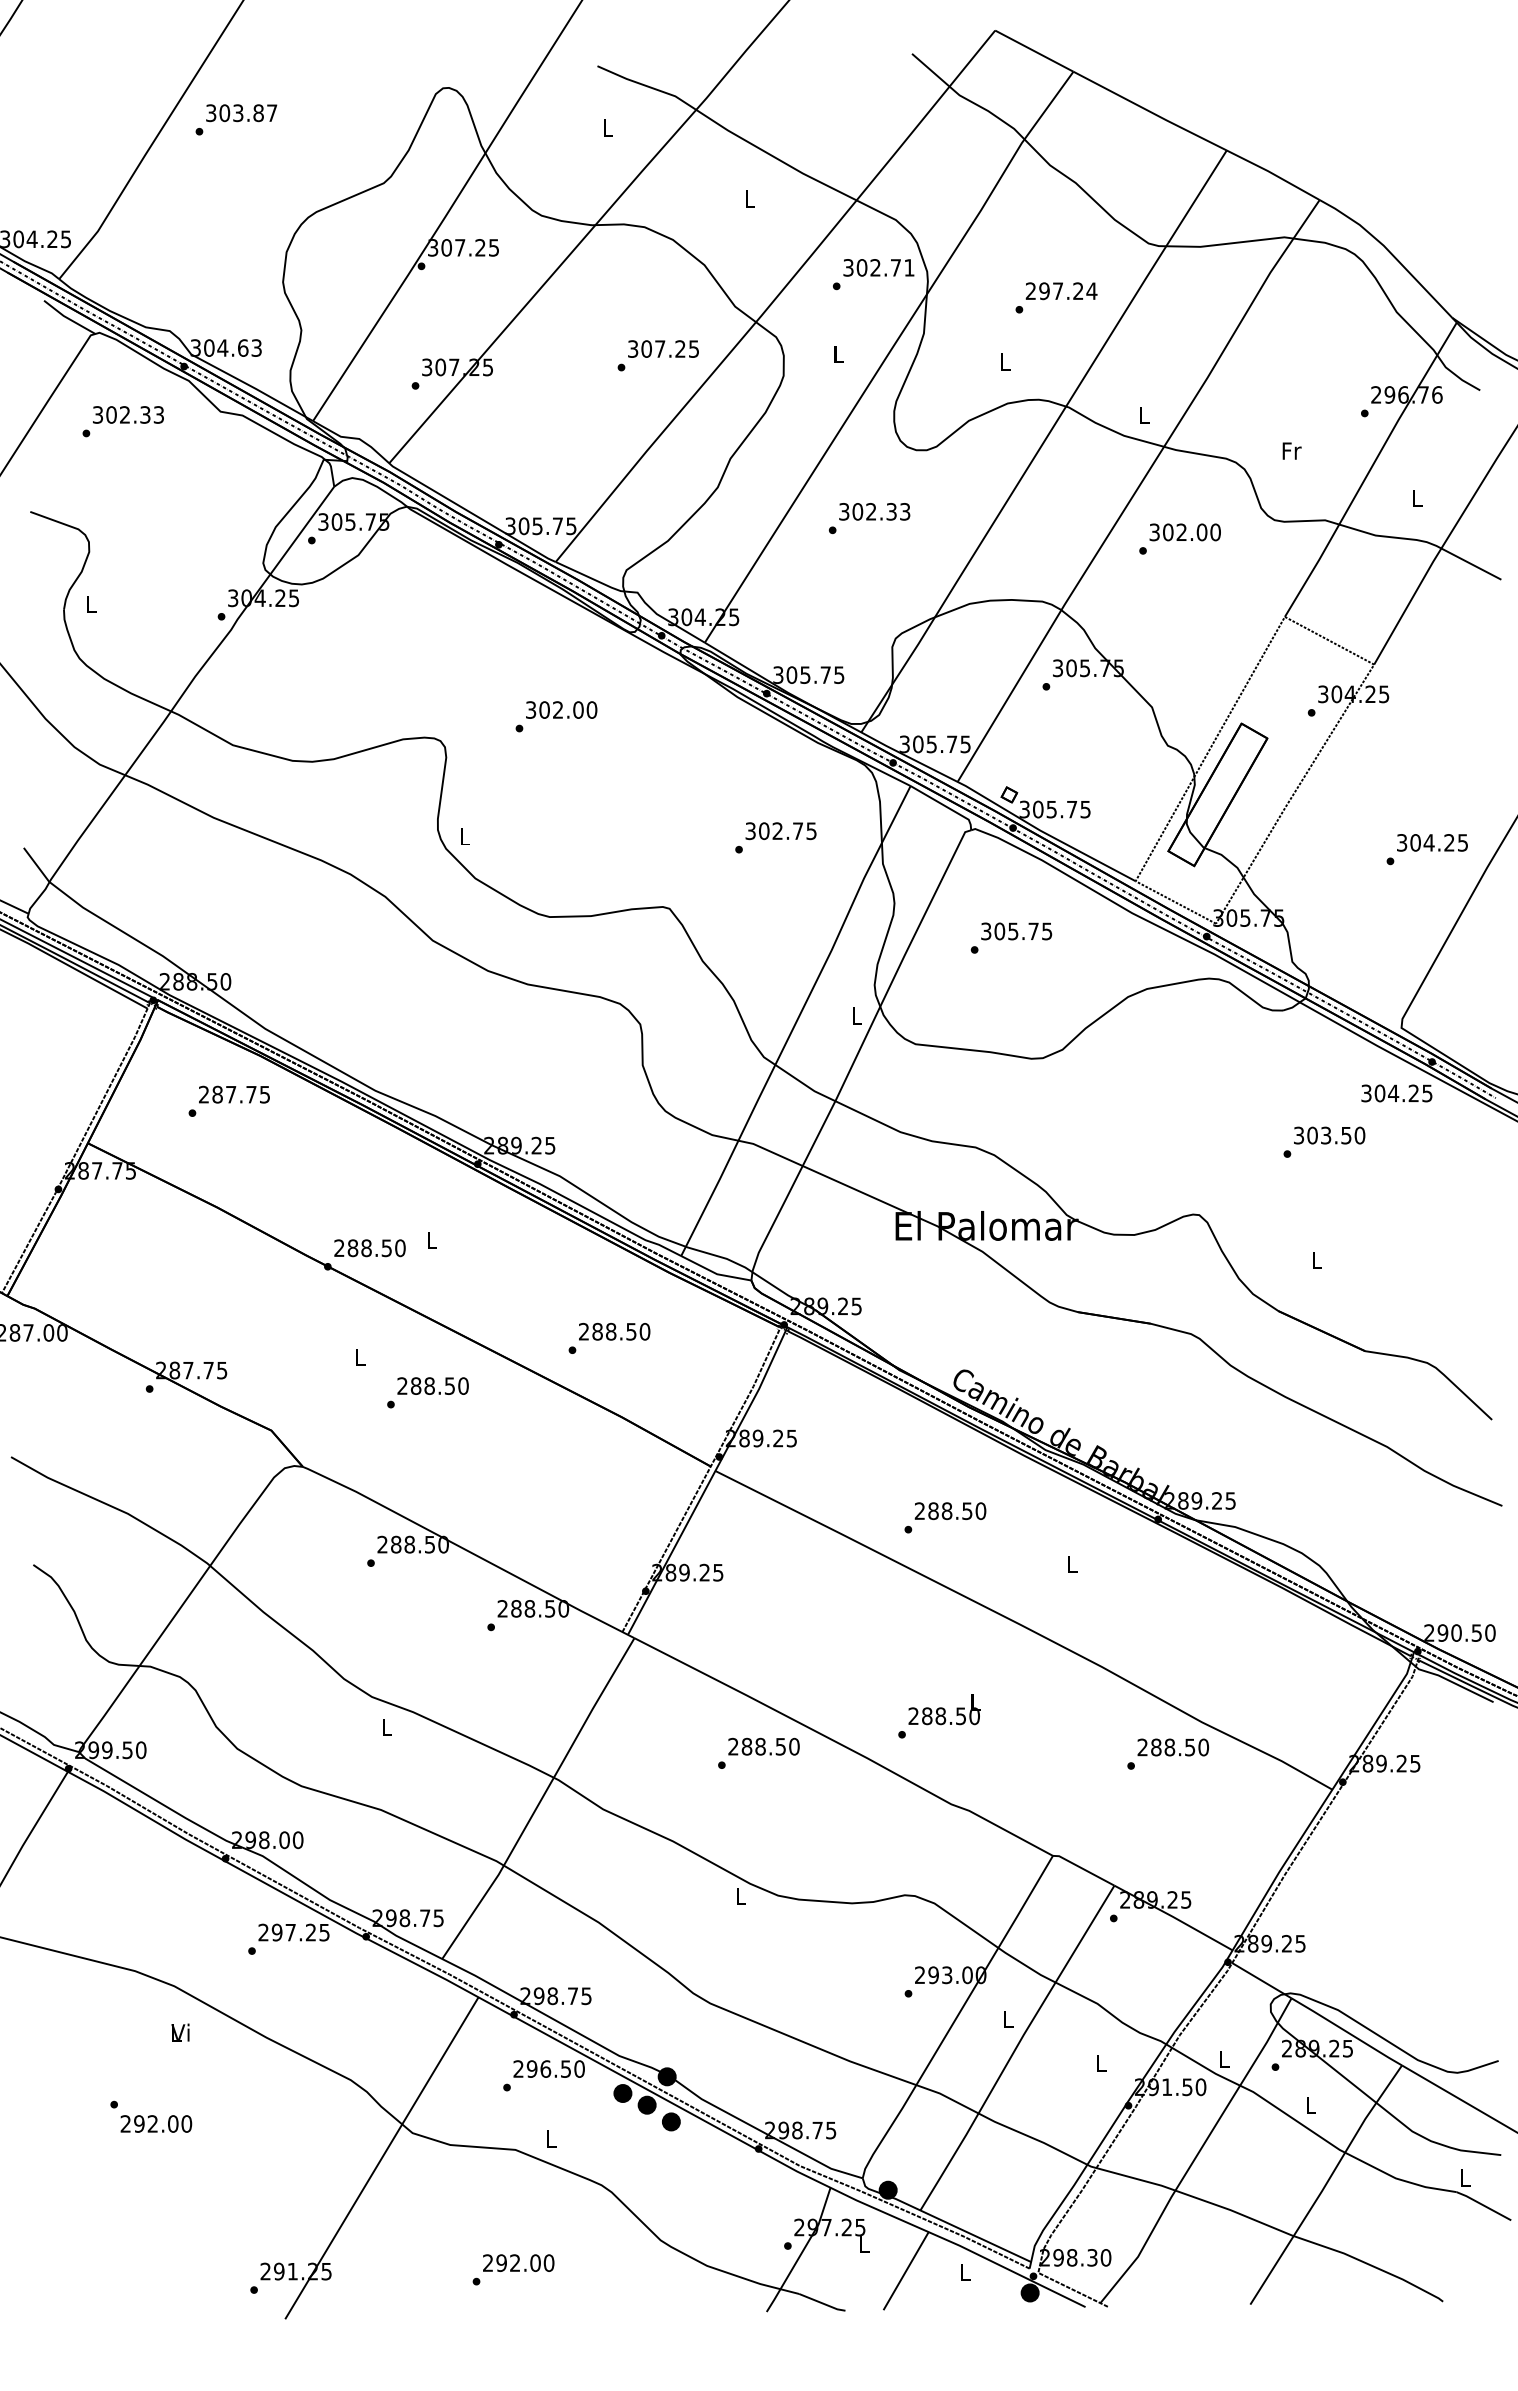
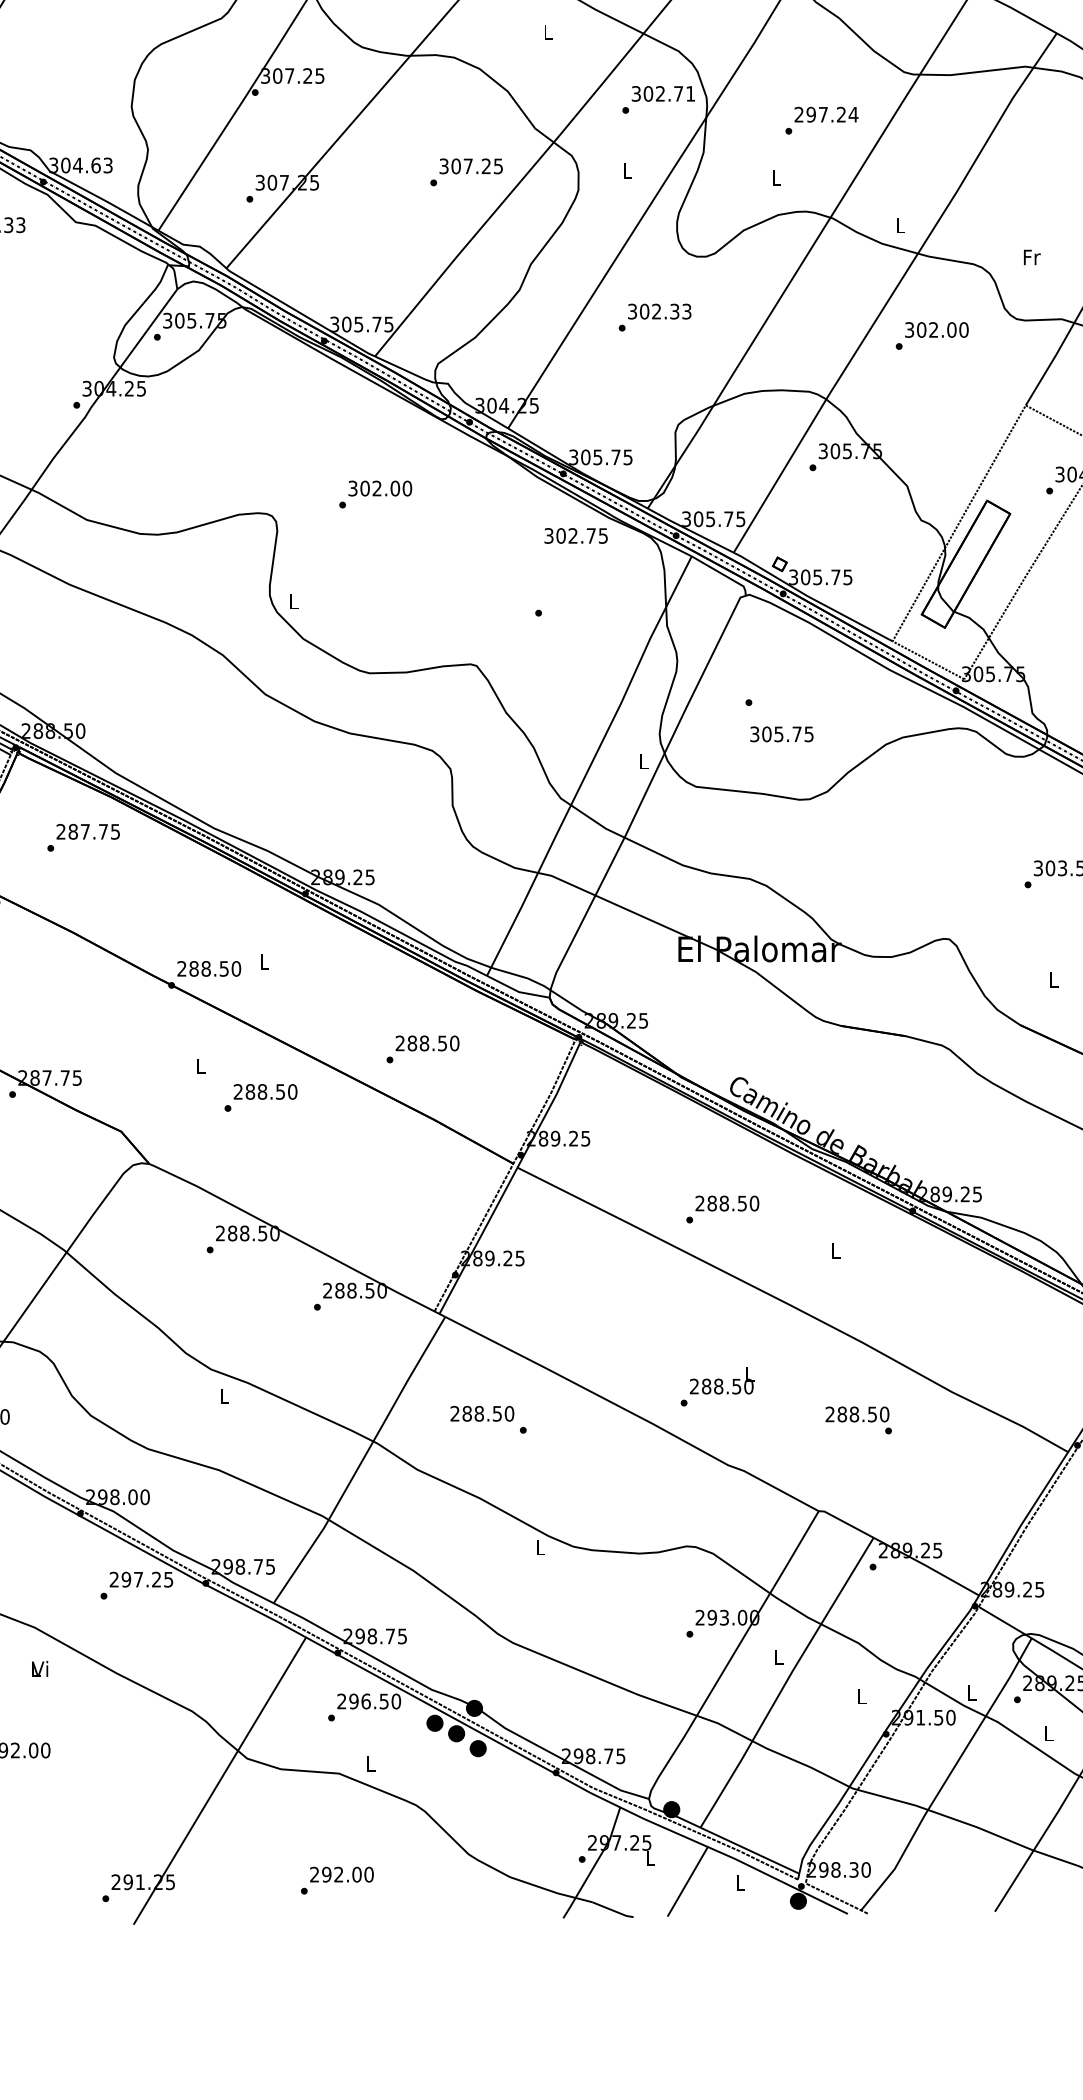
text: (780, 831) -> (575, 536), moved
text: (1016, 931) -> (781, 734), moved
text: (763, 1746) -> (481, 1413), moved
text: (1173, 1747) -> (857, 1414), moved

